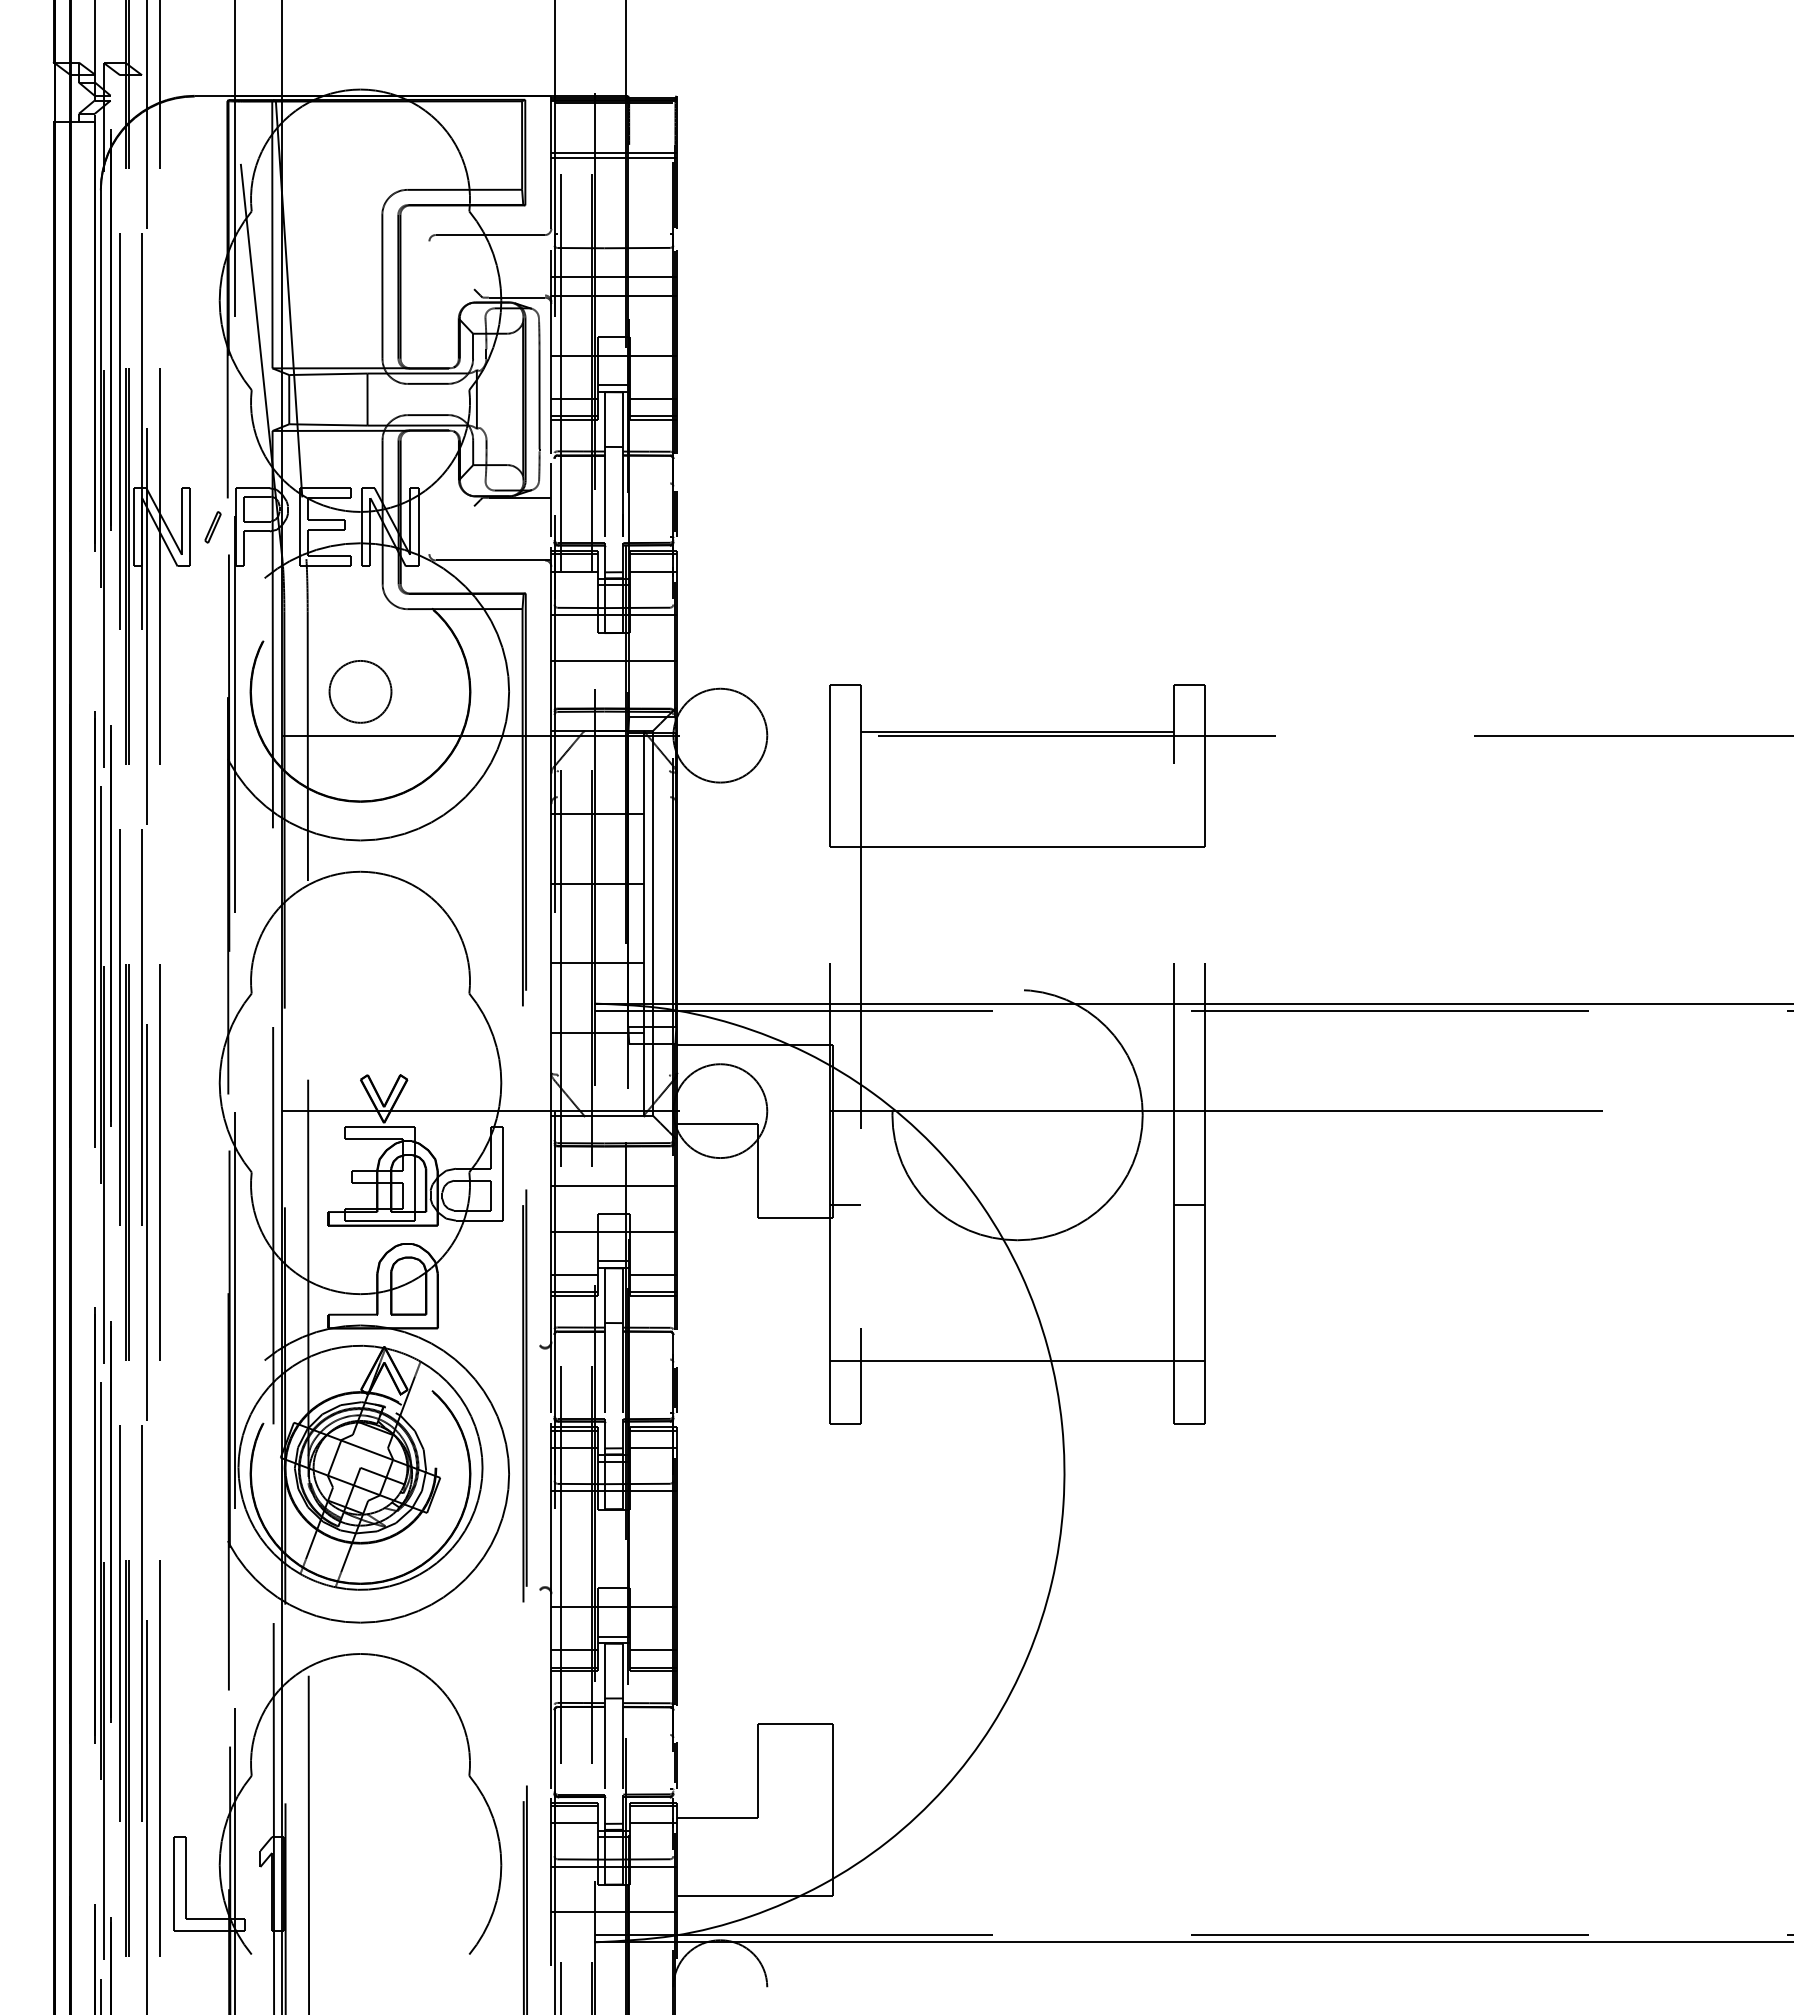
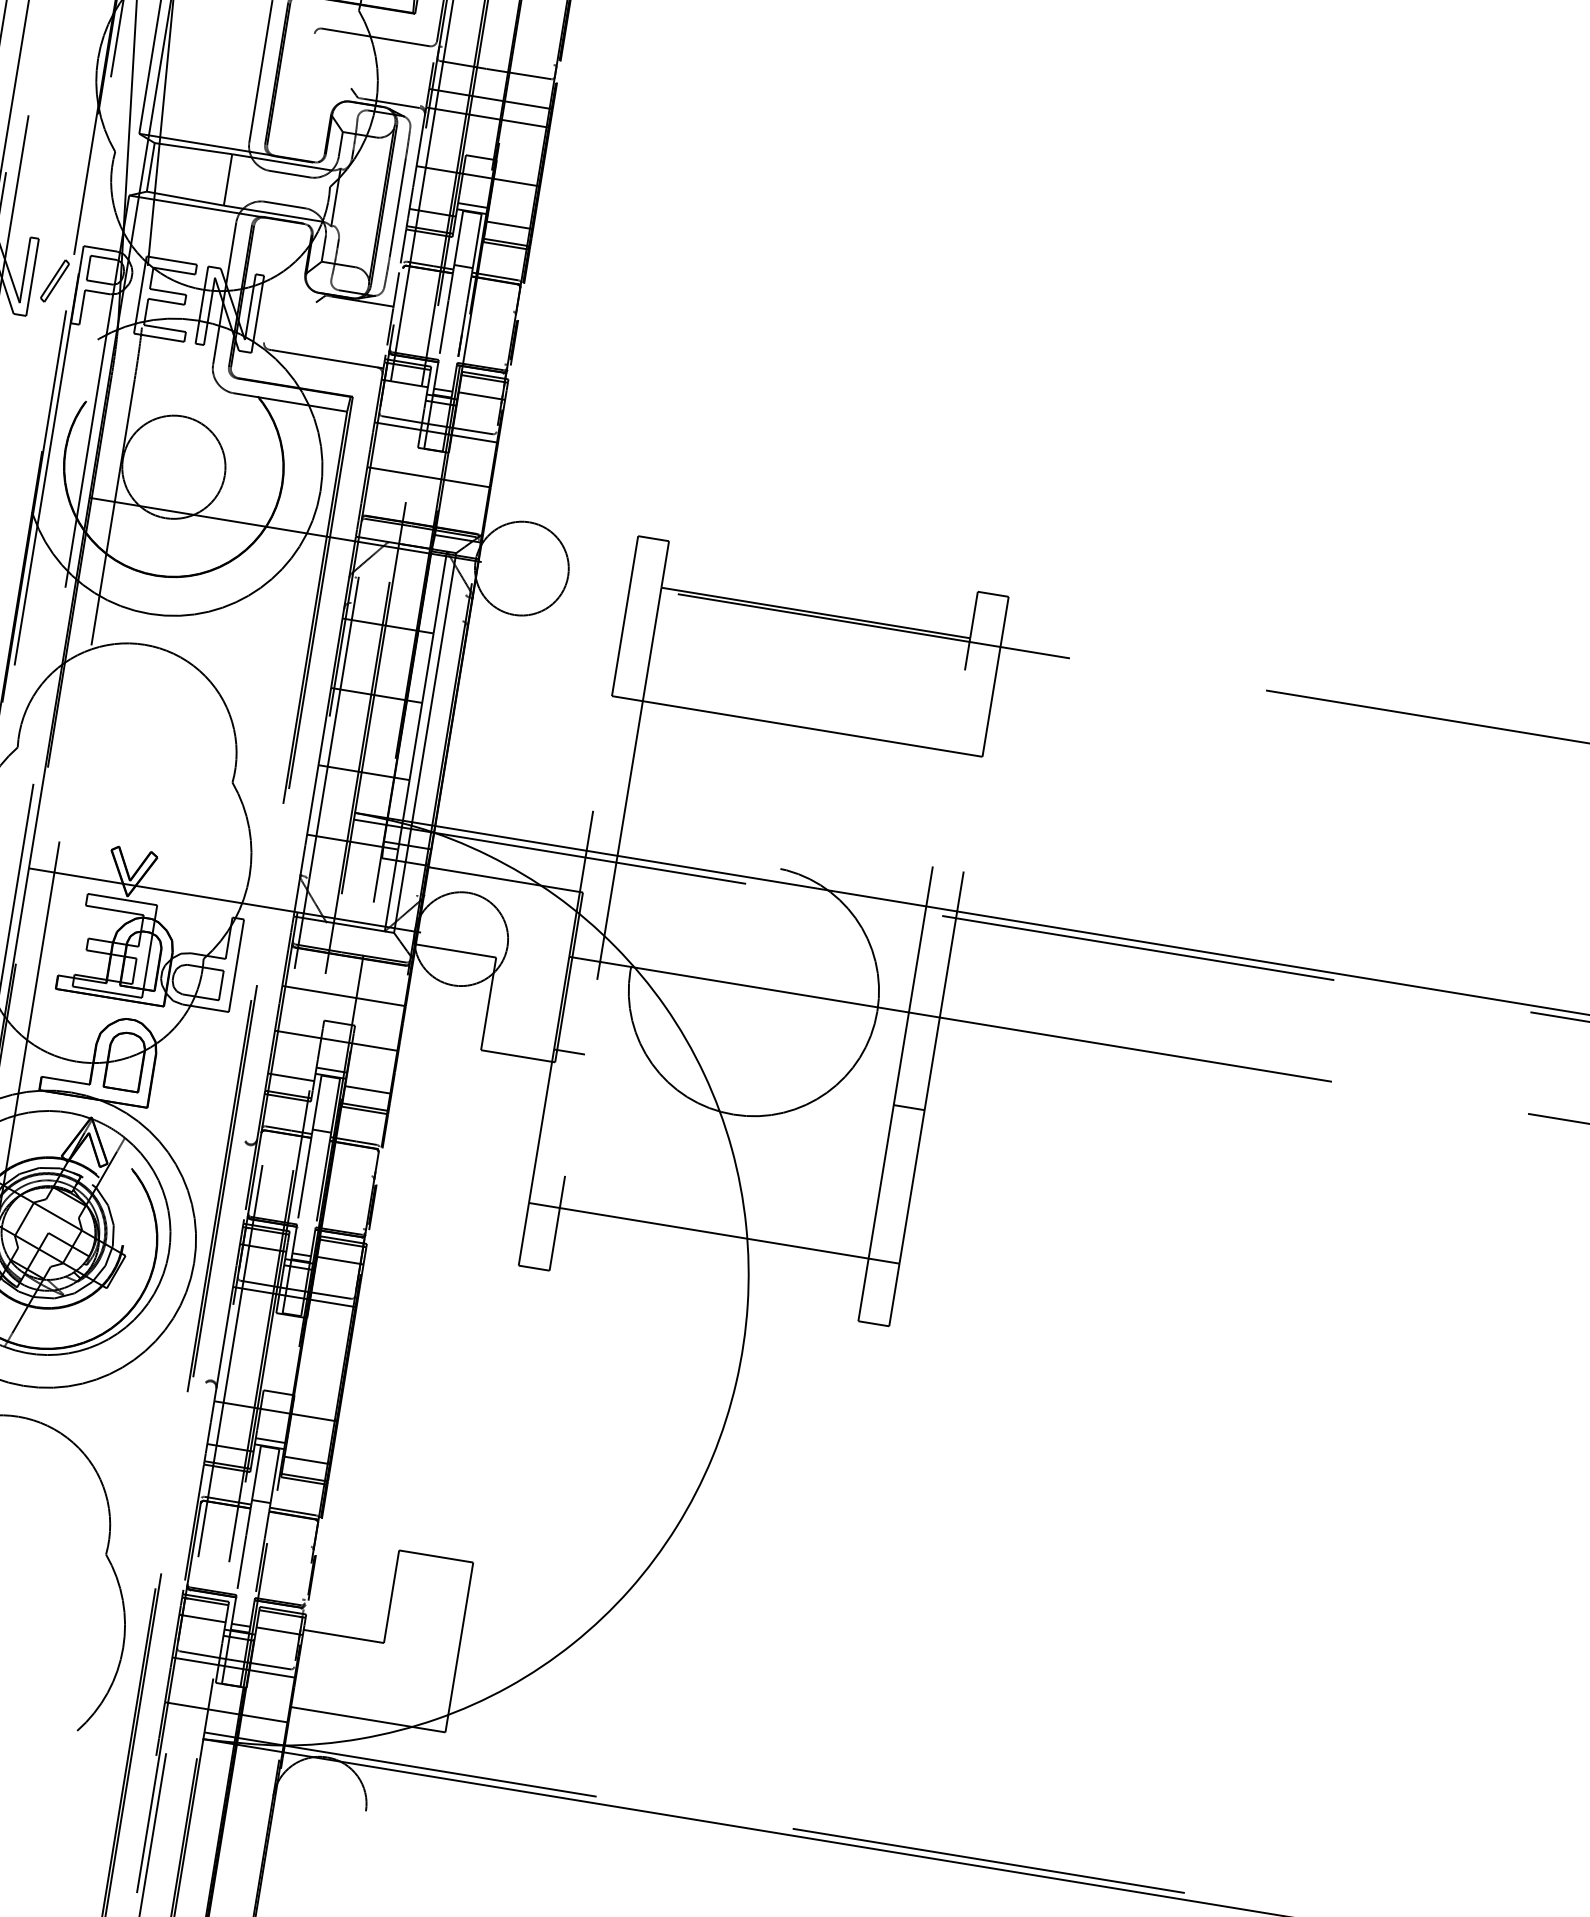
part: (212, 527) -> (54, 281), size x1.43
circle: (360, 691) -> (173, 466), size x1.67

